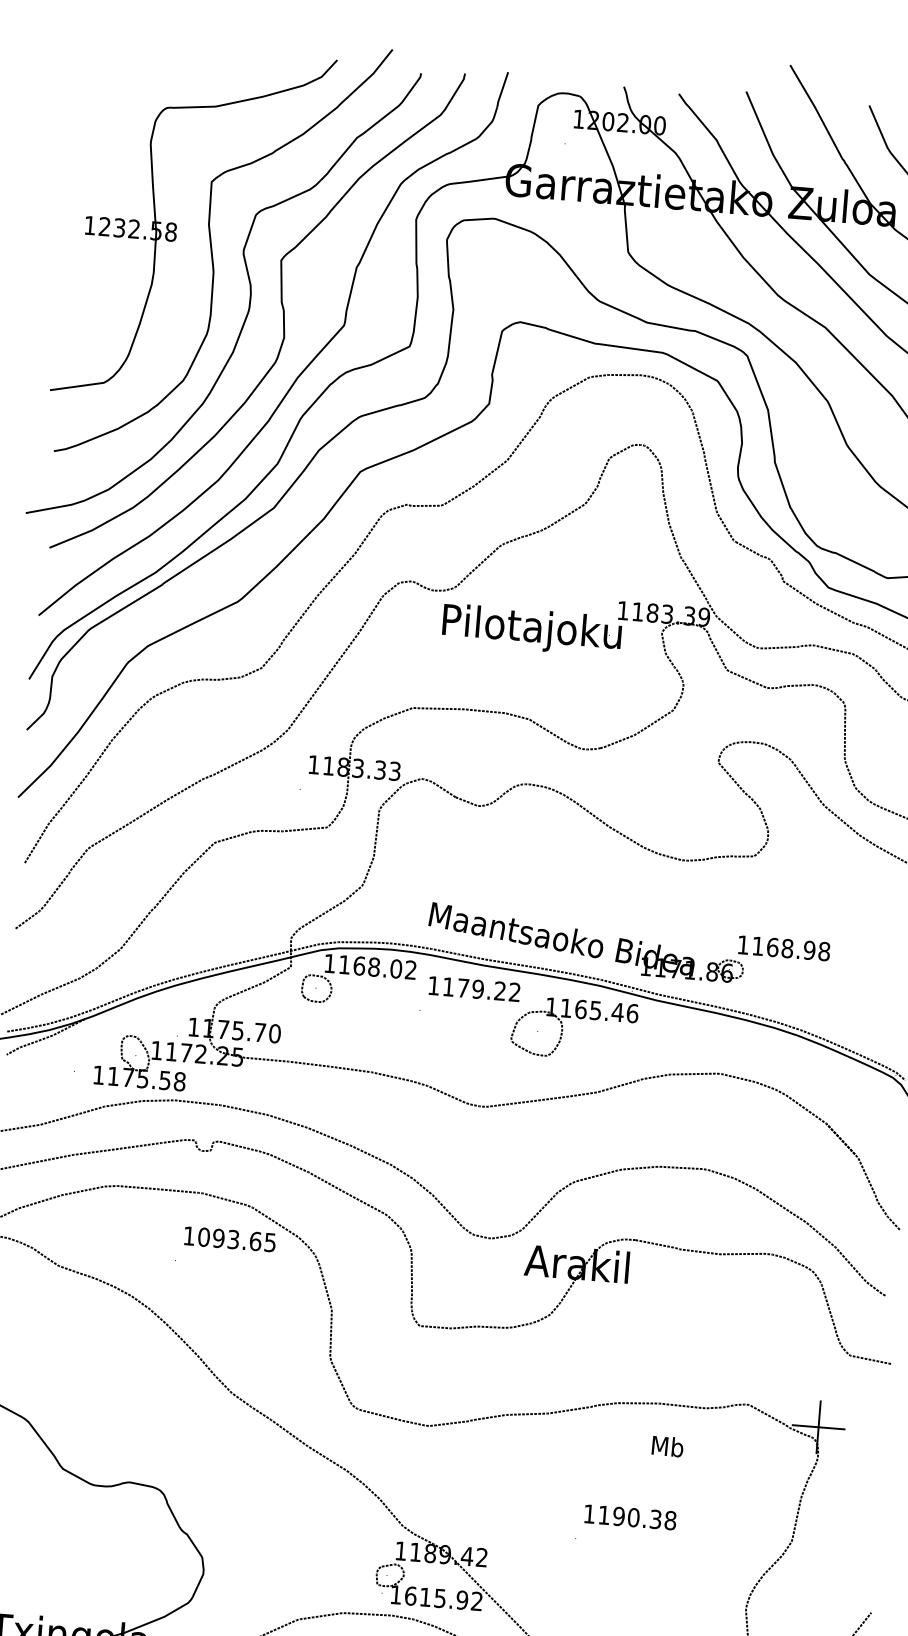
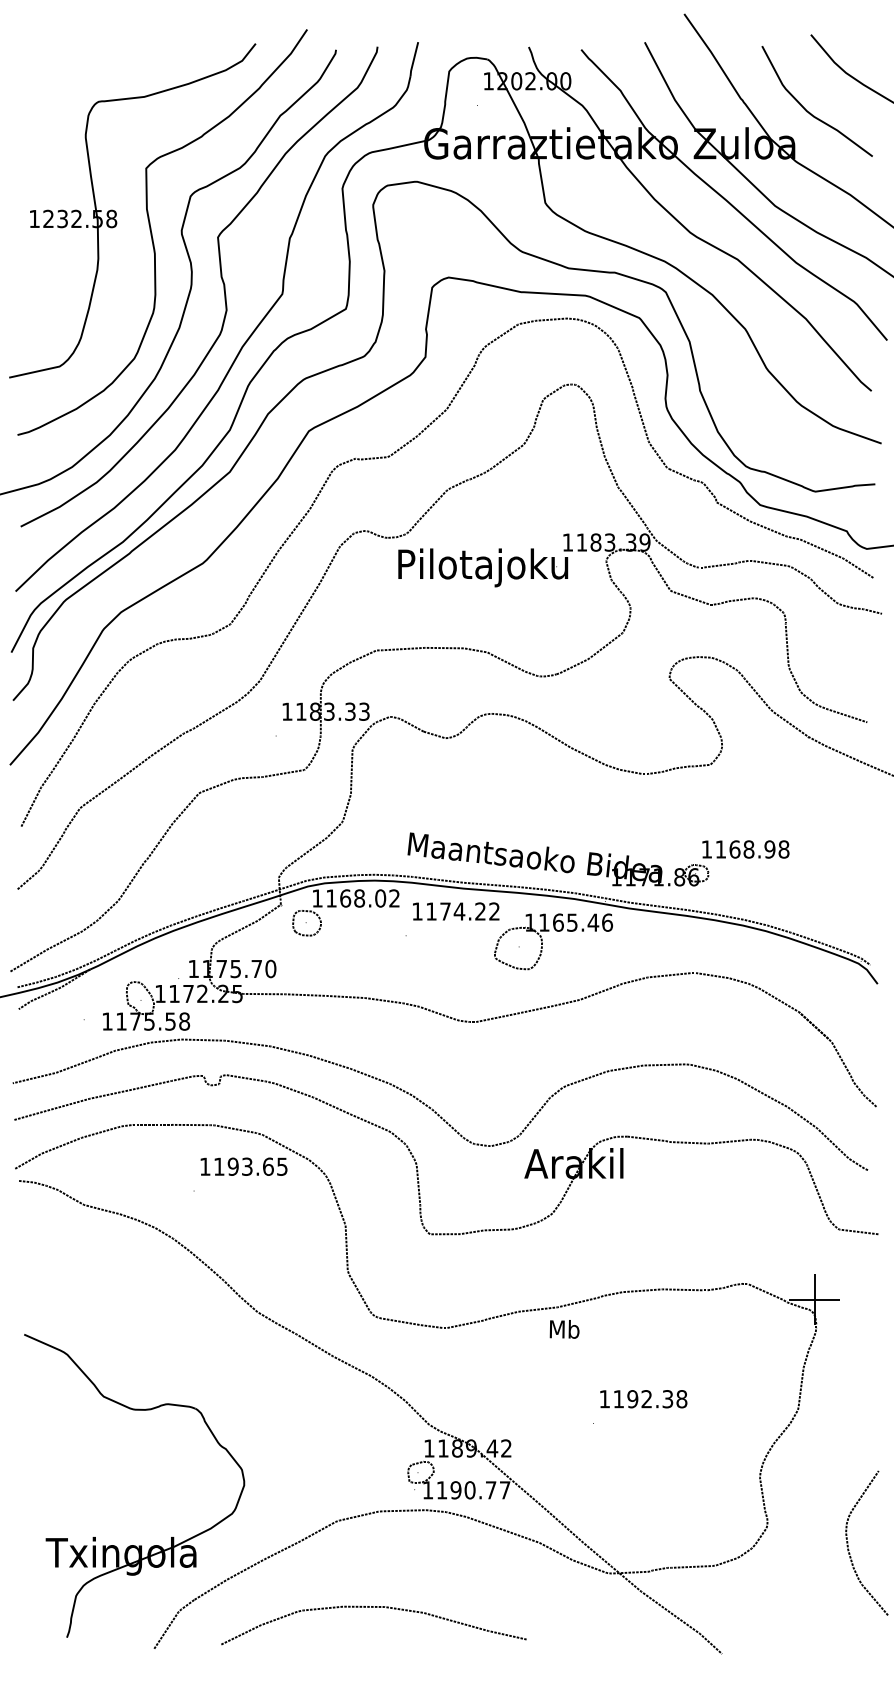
text: (478, 989) -> (459, 911), 1179.22 -> 1174.22
text: (203, 1236) -> (218, 1166), 1093.65 -> 1193.65
text: (667, 1446) -> (564, 1329), moved
text: (633, 1517) -> (646, 1399), 1190.38 -> 1192.38
text: (443, 1598) -> (473, 1490), 1615.92 -> 1190.77

